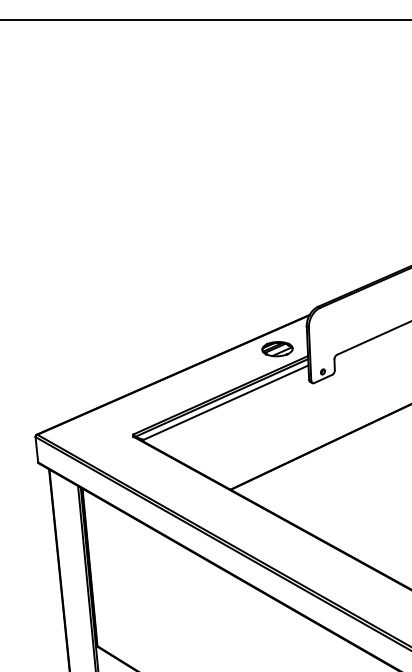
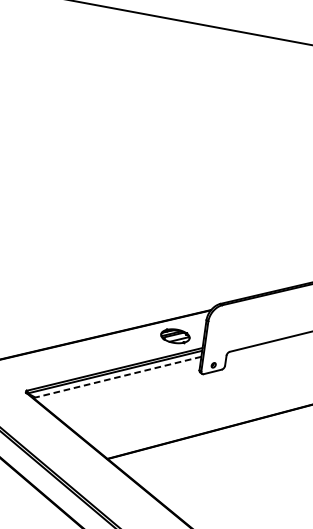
line: (225, 402) -> (117, 376), solid -> dashed

